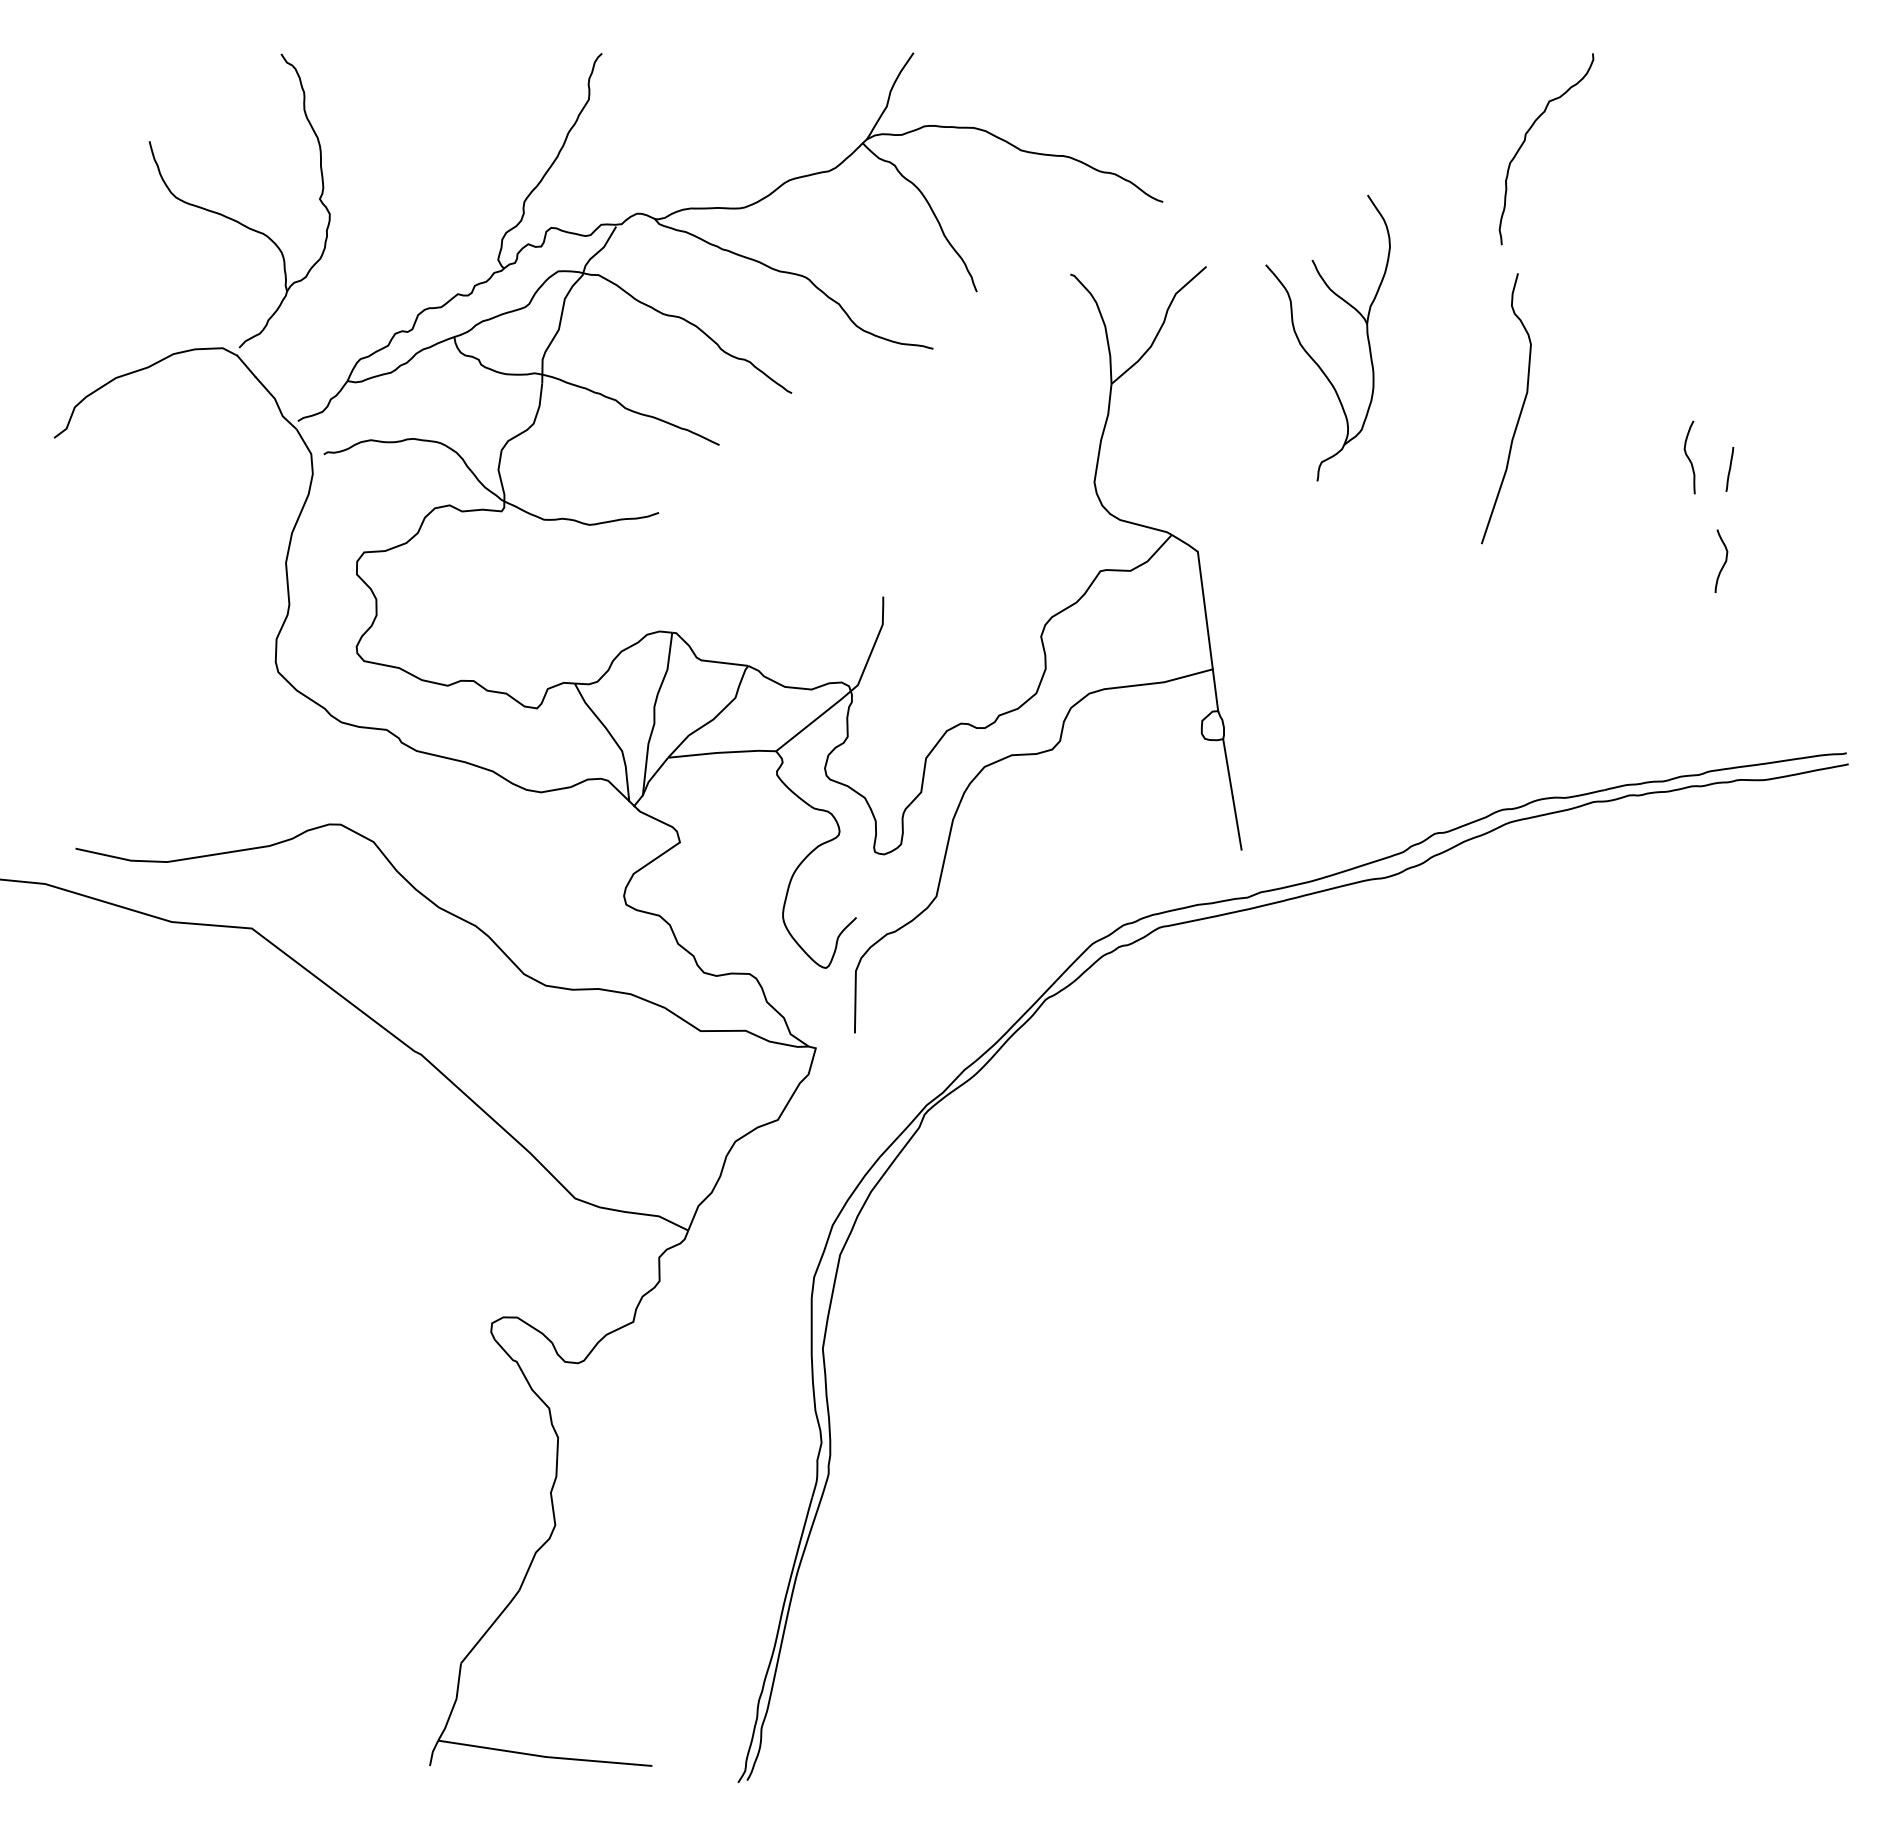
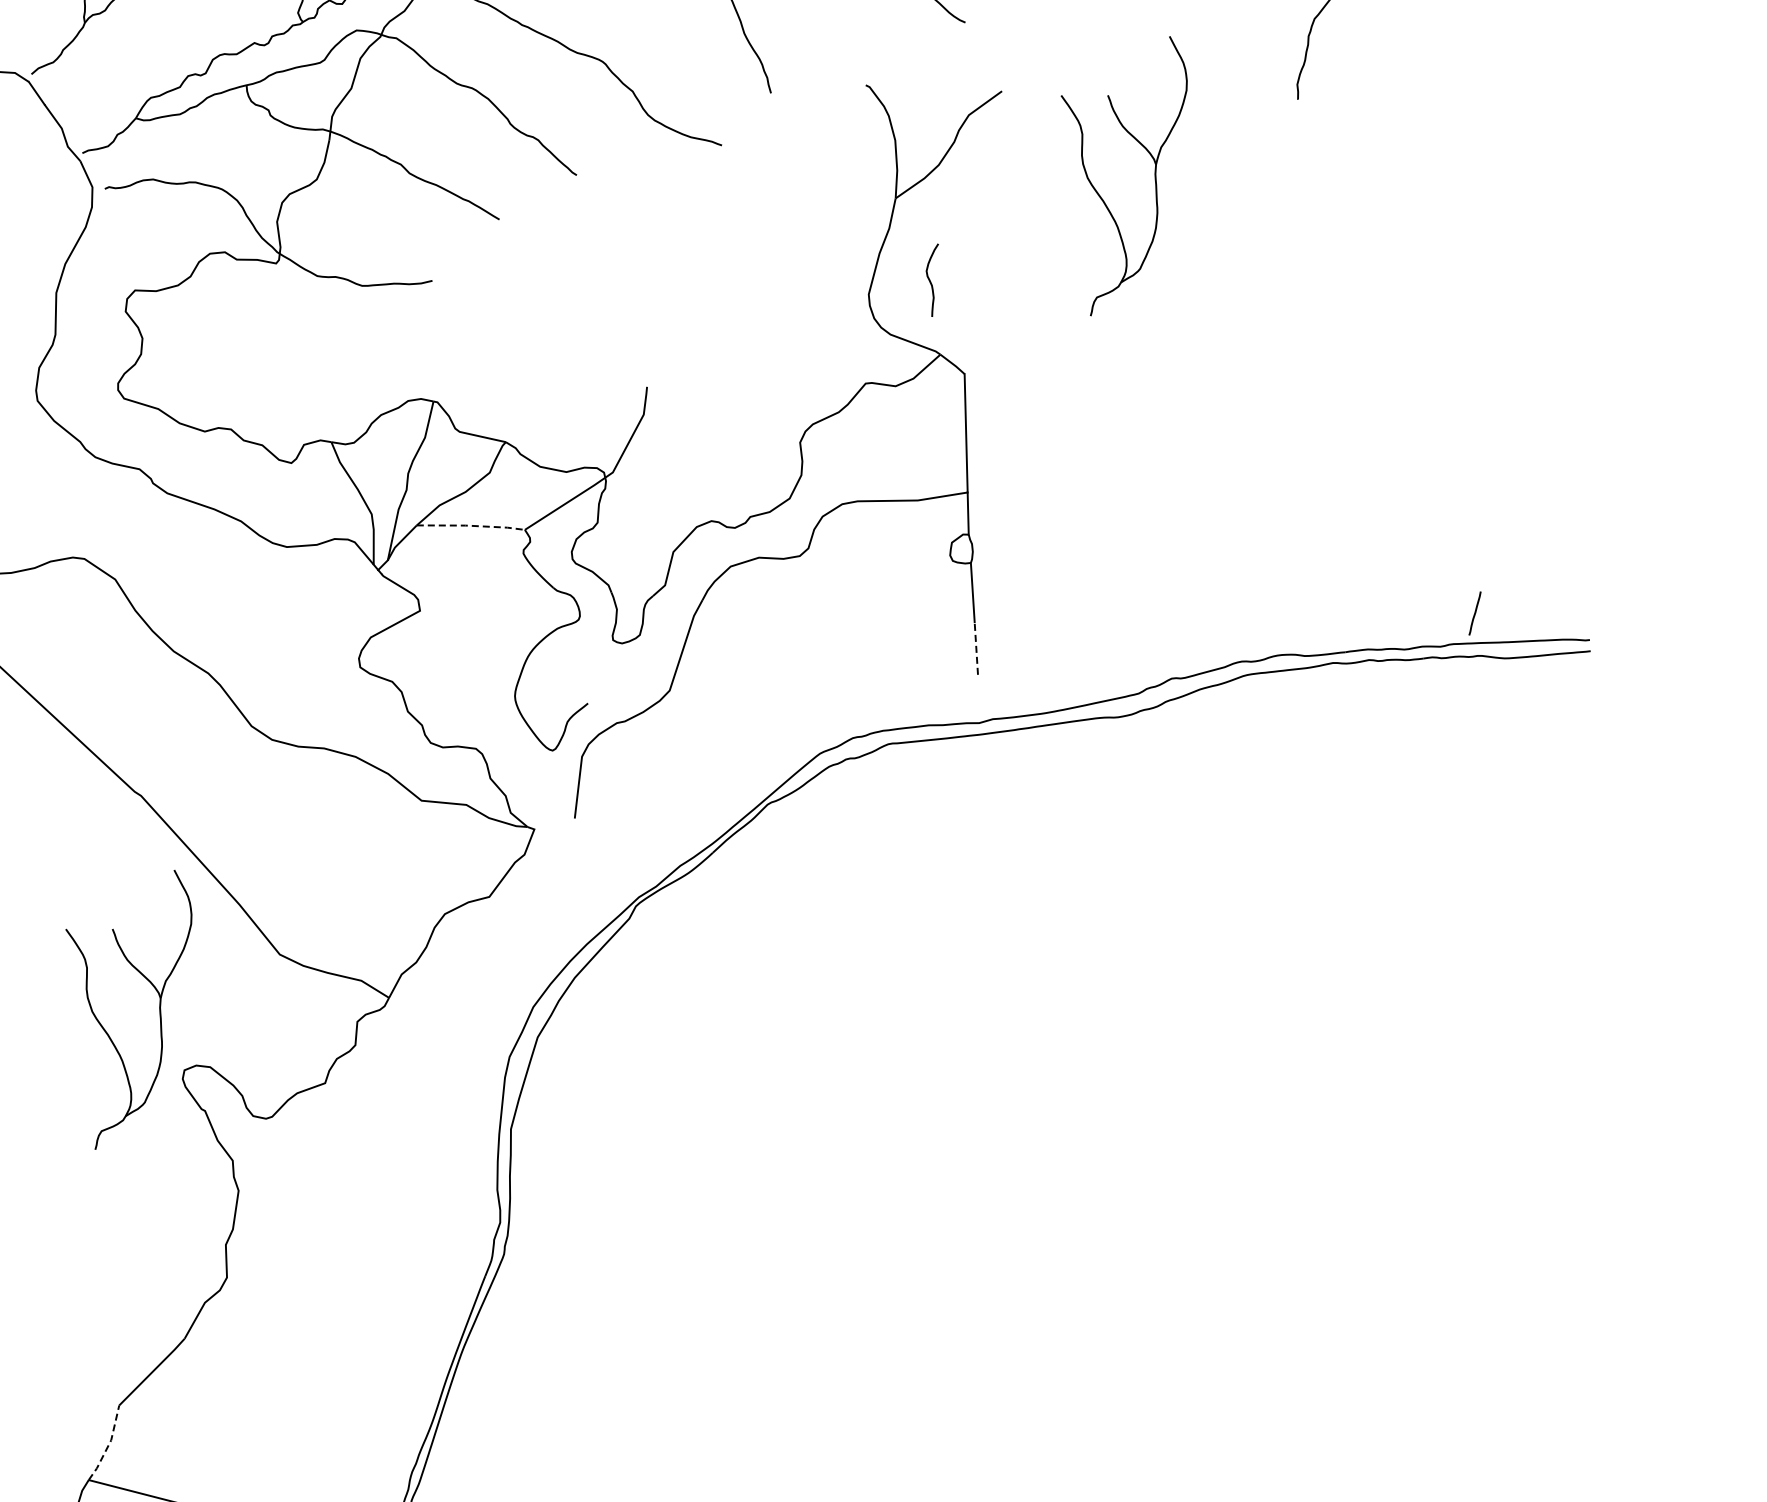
curve: (1519, 413) -> (1298, 268), removed
curve: (1689, 457) -> (930, 279), moved
line: (1729, 469) -> (1474, 613), moved
curve: (1724, 561) -> (1487, 436), removed
line: (722, 752) -> (471, 525), solid -> dashed
line: (1237, 823) -> (976, 648), solid -> dashed
part: (401, 1281) -> (98, 1019), added
line: (454, 1703) -> (108, 1444), solid -> dashed

